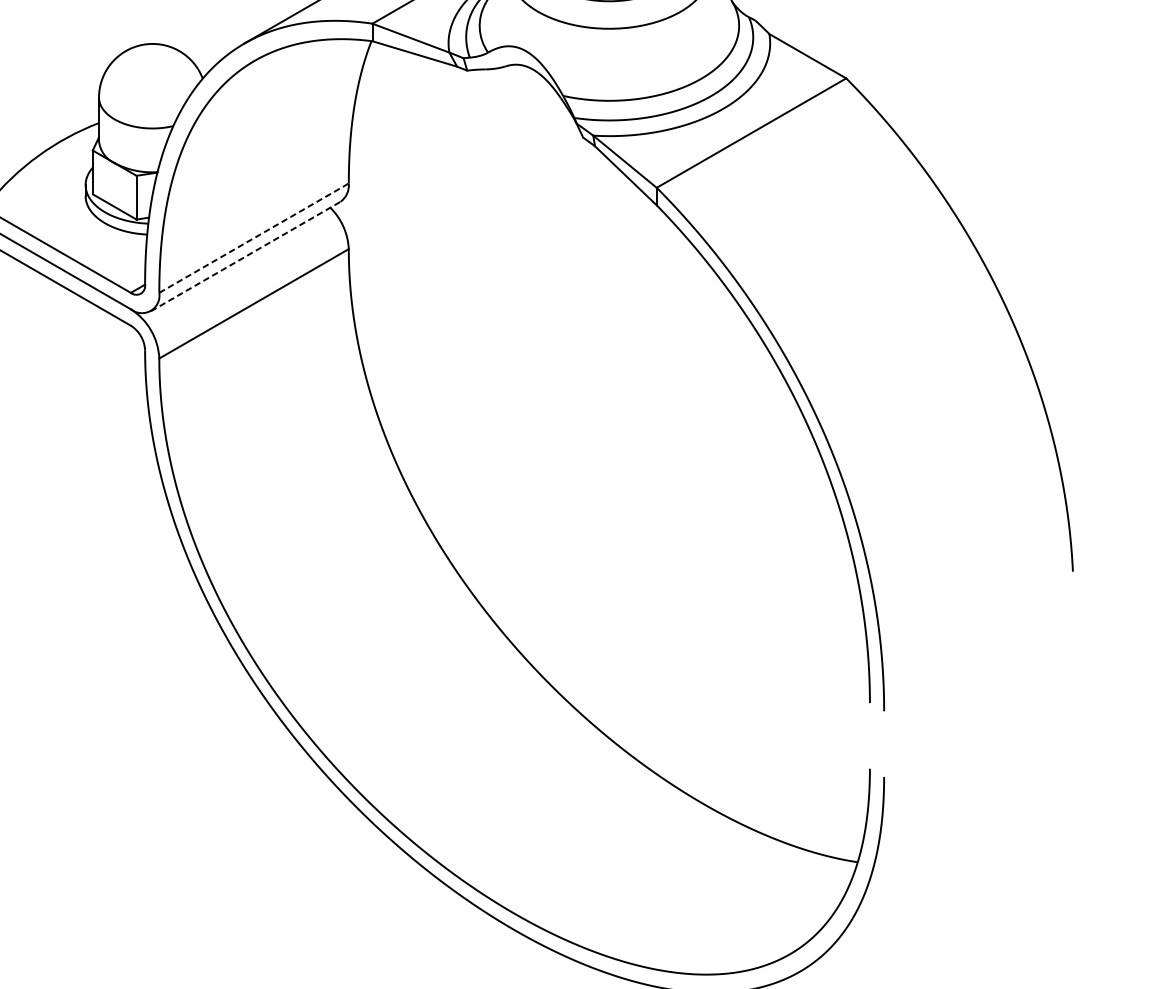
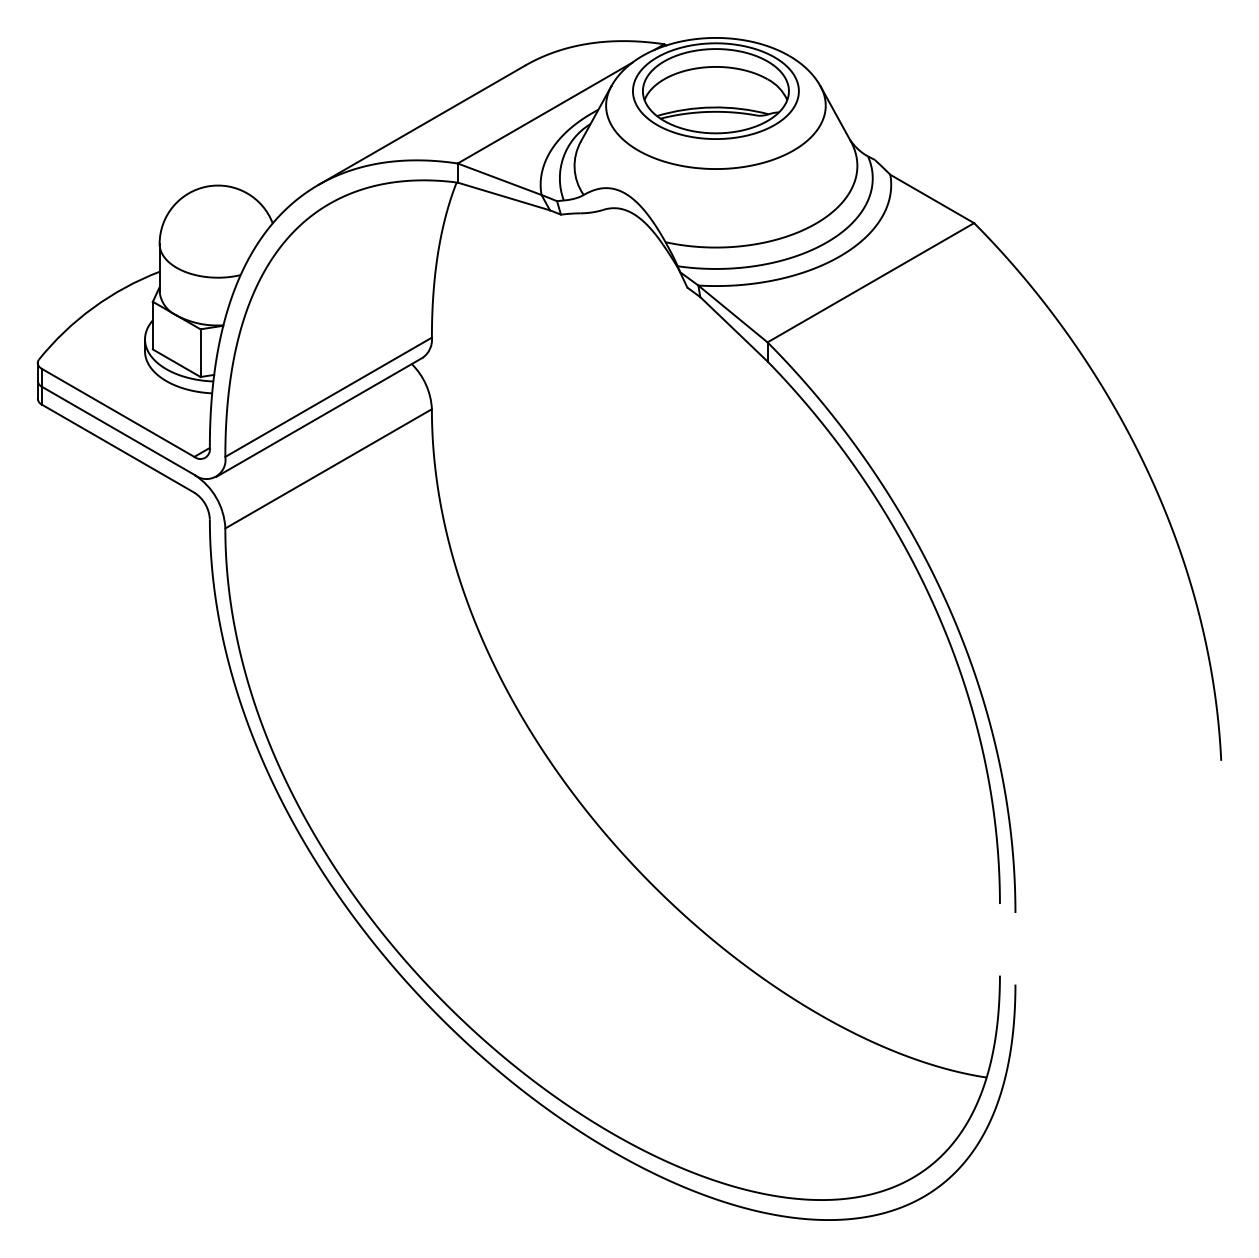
line: (254, 238) -> (329, 397), dashed -> solid
line: (245, 256) -> (319, 417), dashed -> solid

